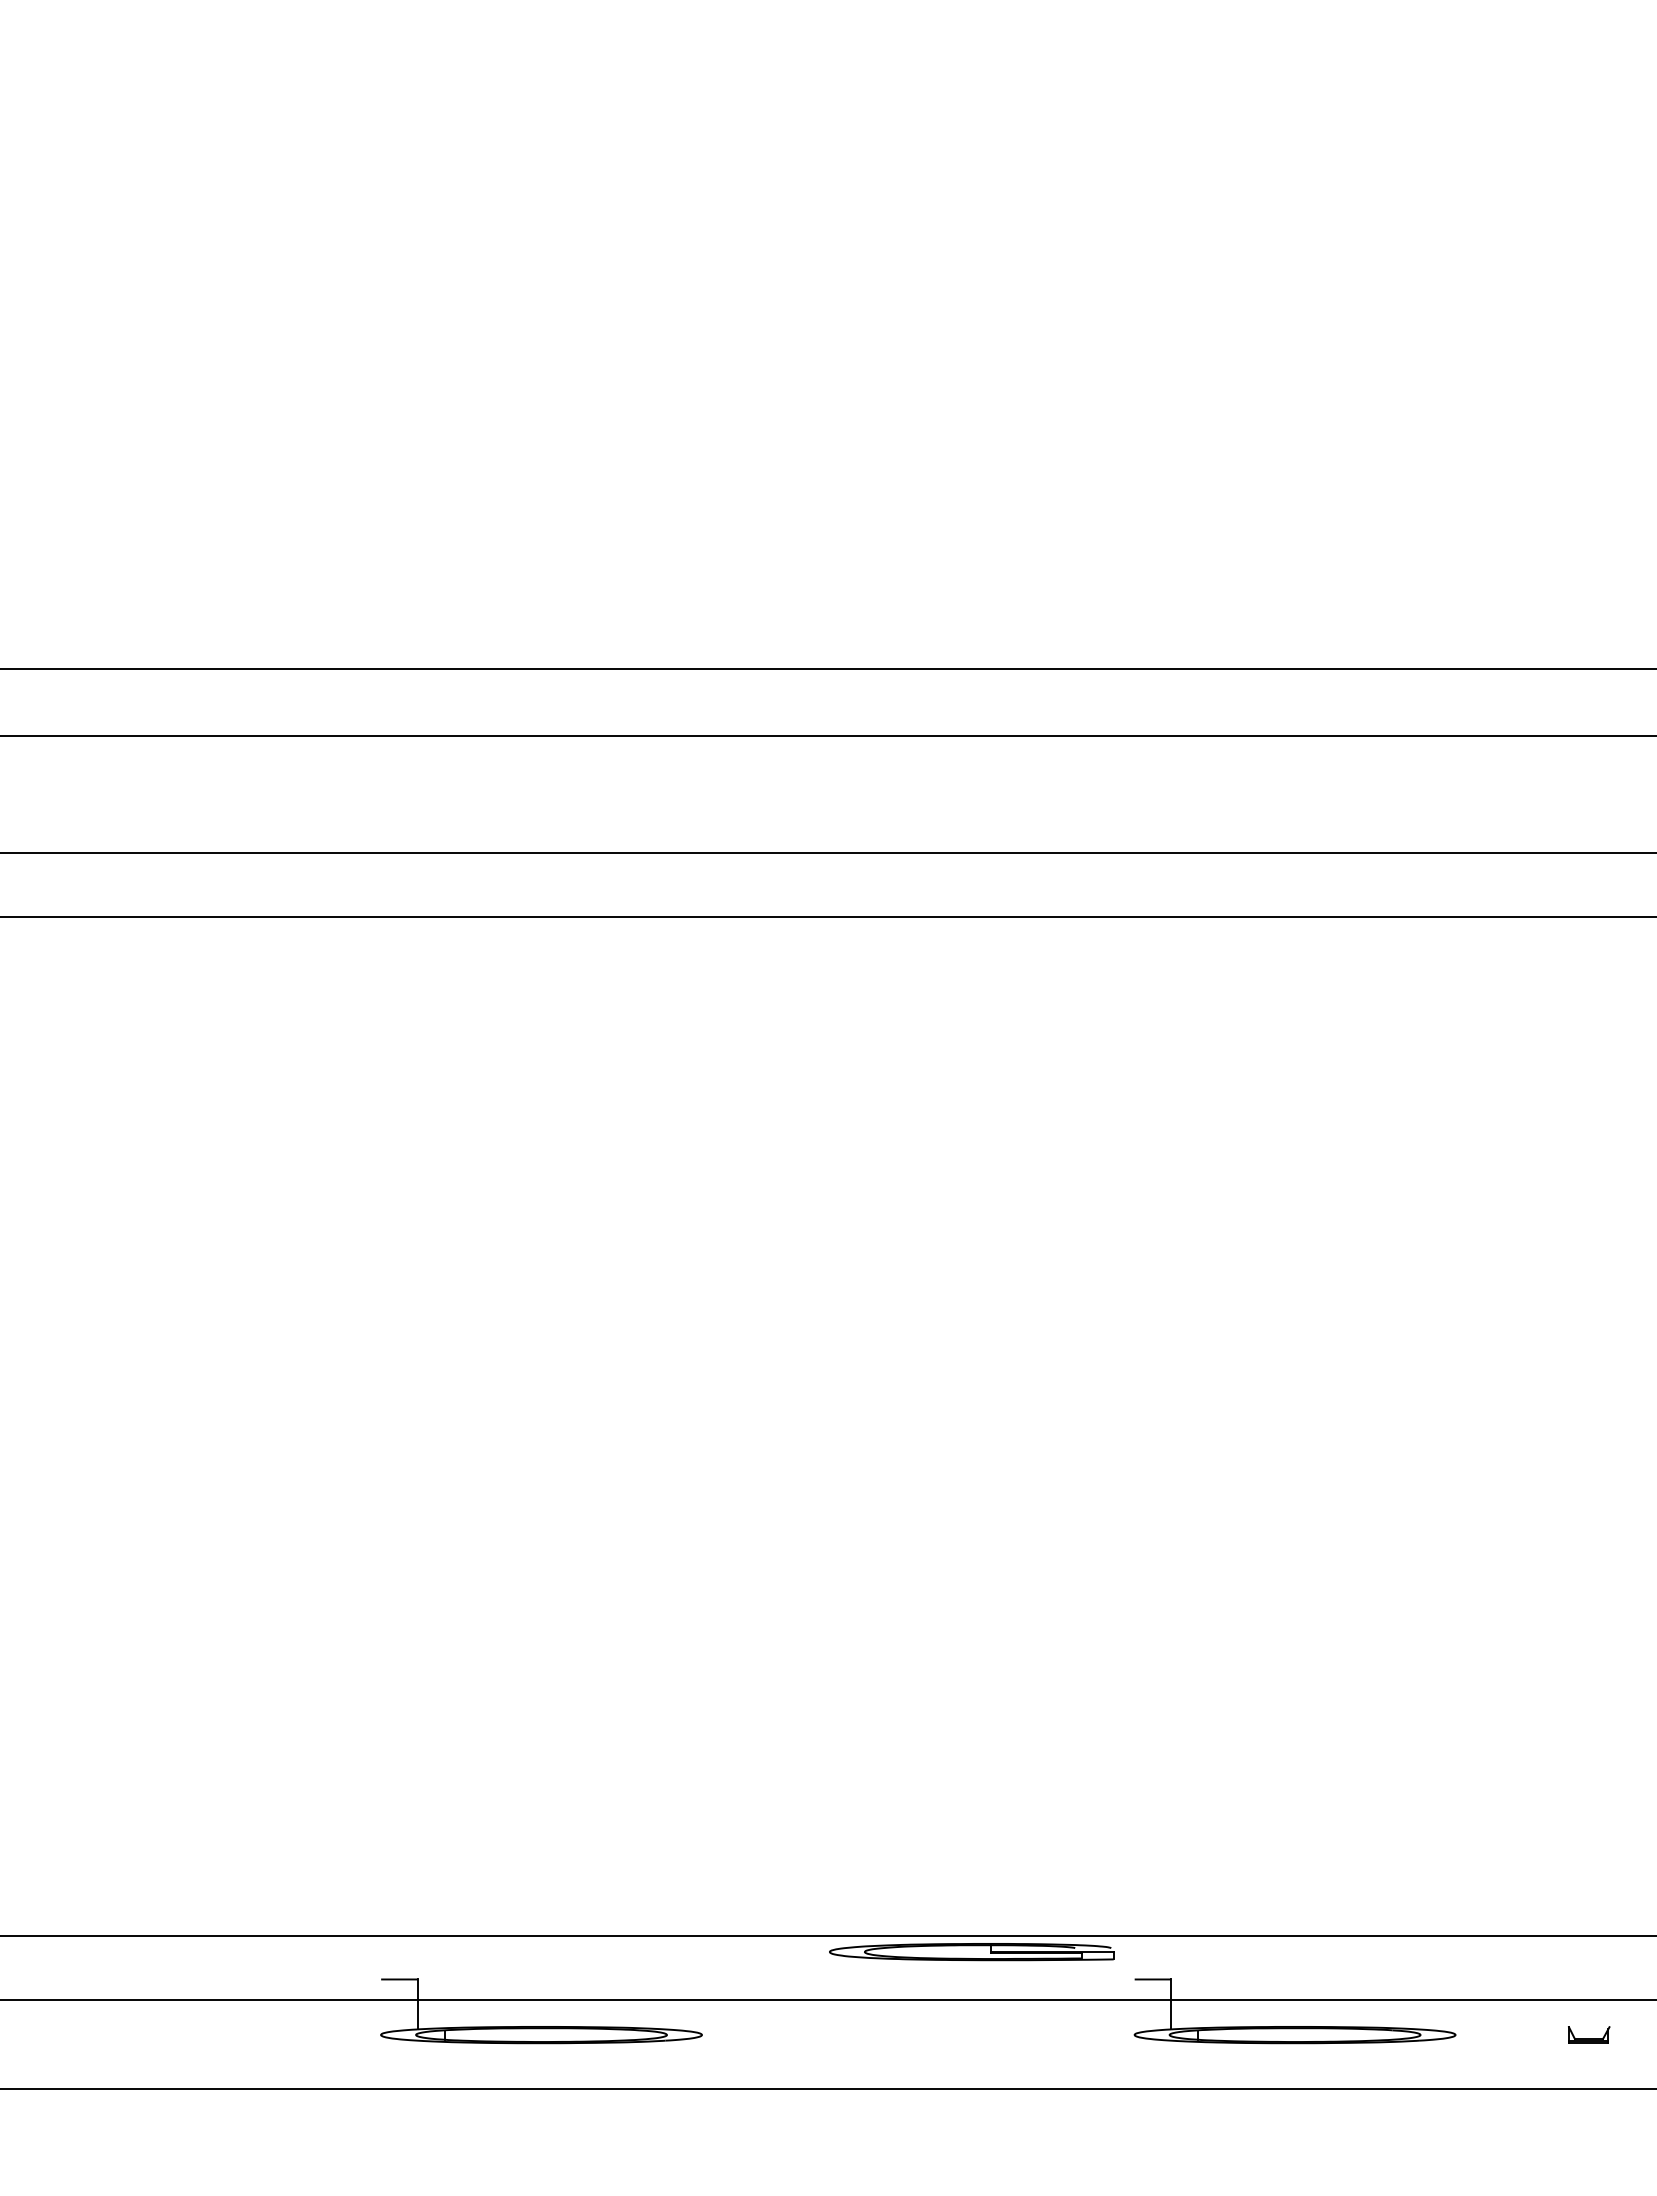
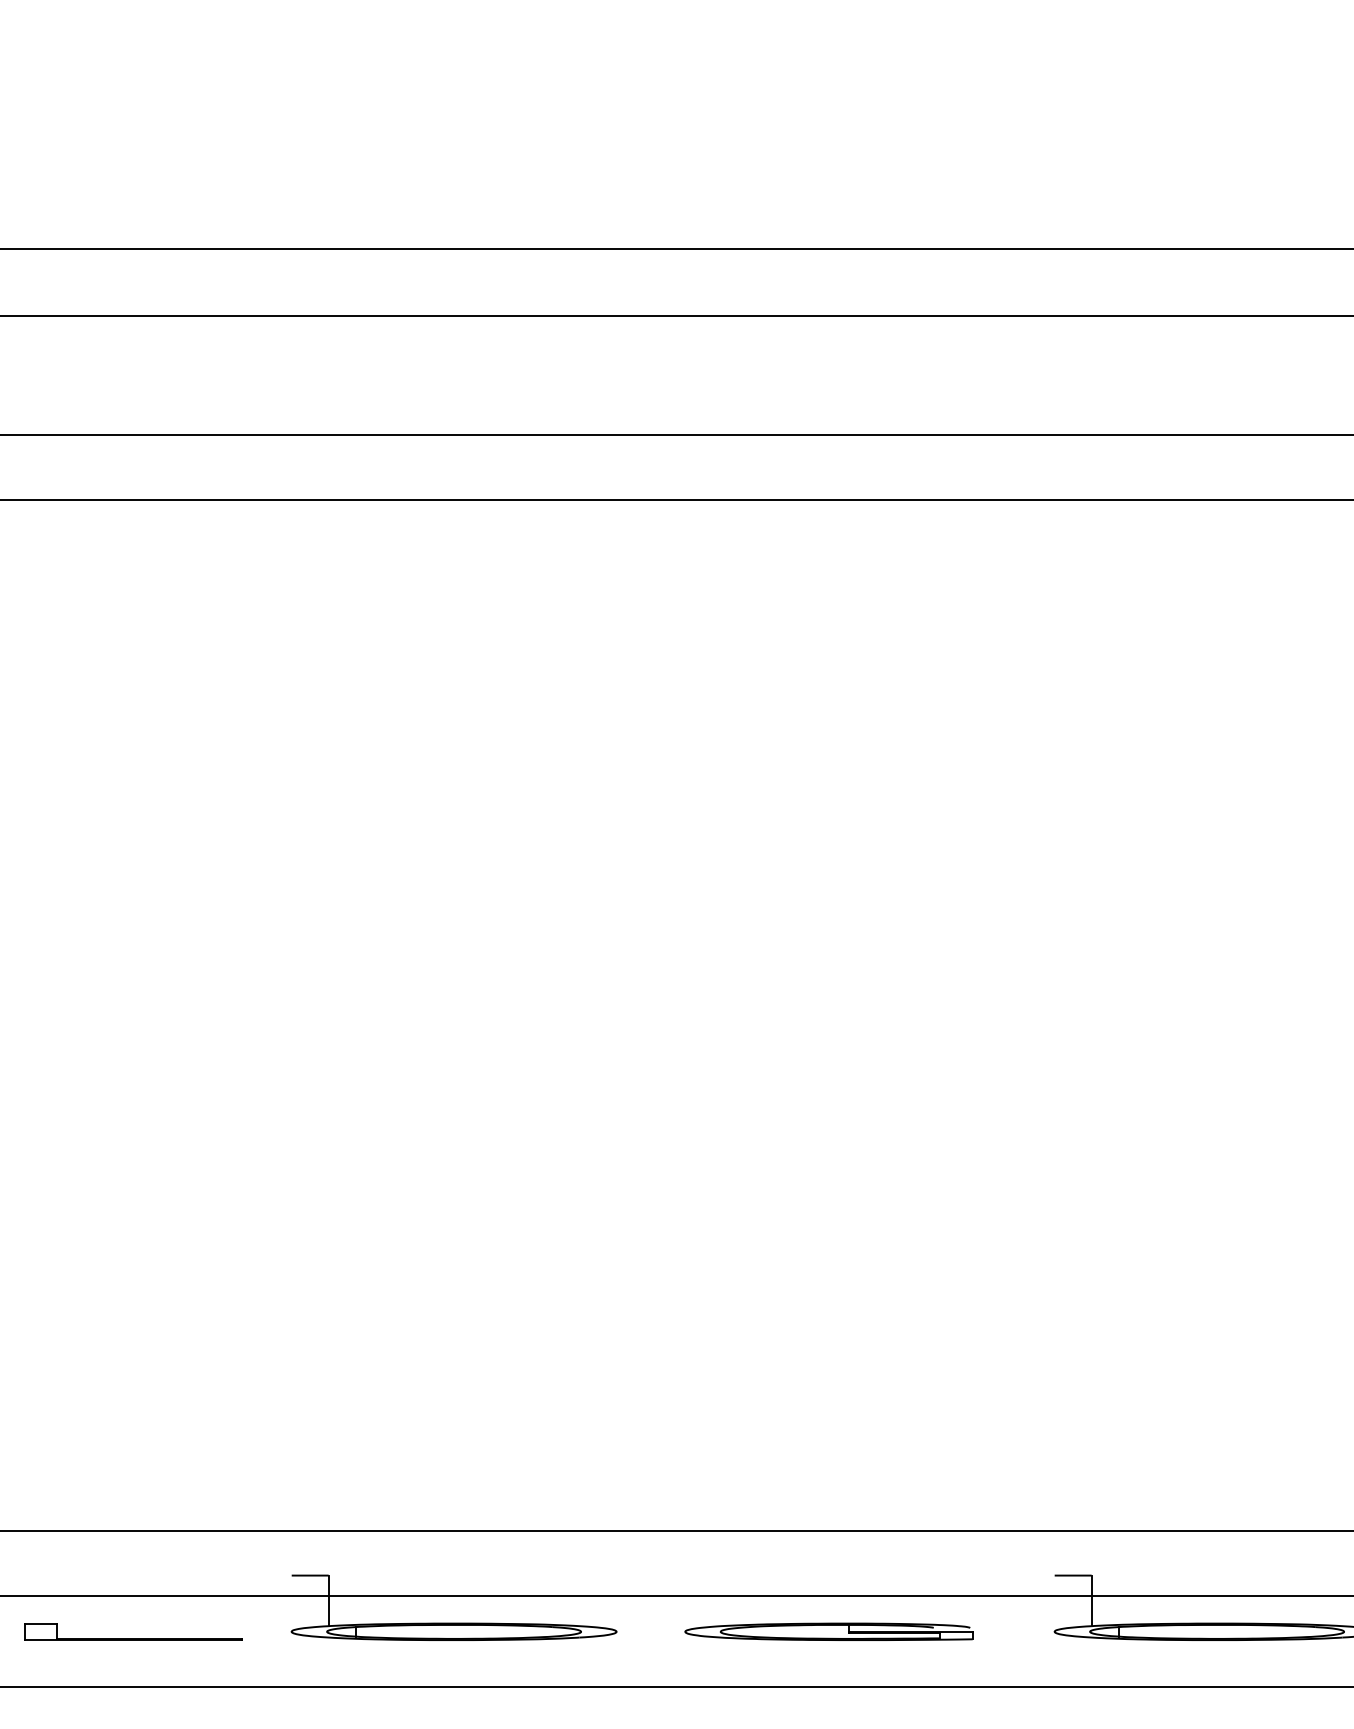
part: (971, 1952) -> (828, 1632), moved
part: (224, 2041) -> (133, 1638), added

